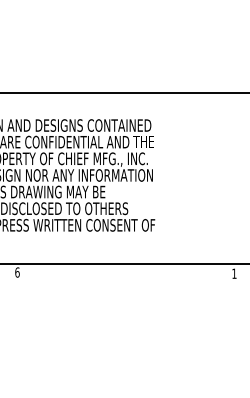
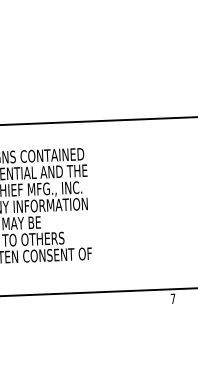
text: (234, 273) -> (173, 298), 1 -> 7

